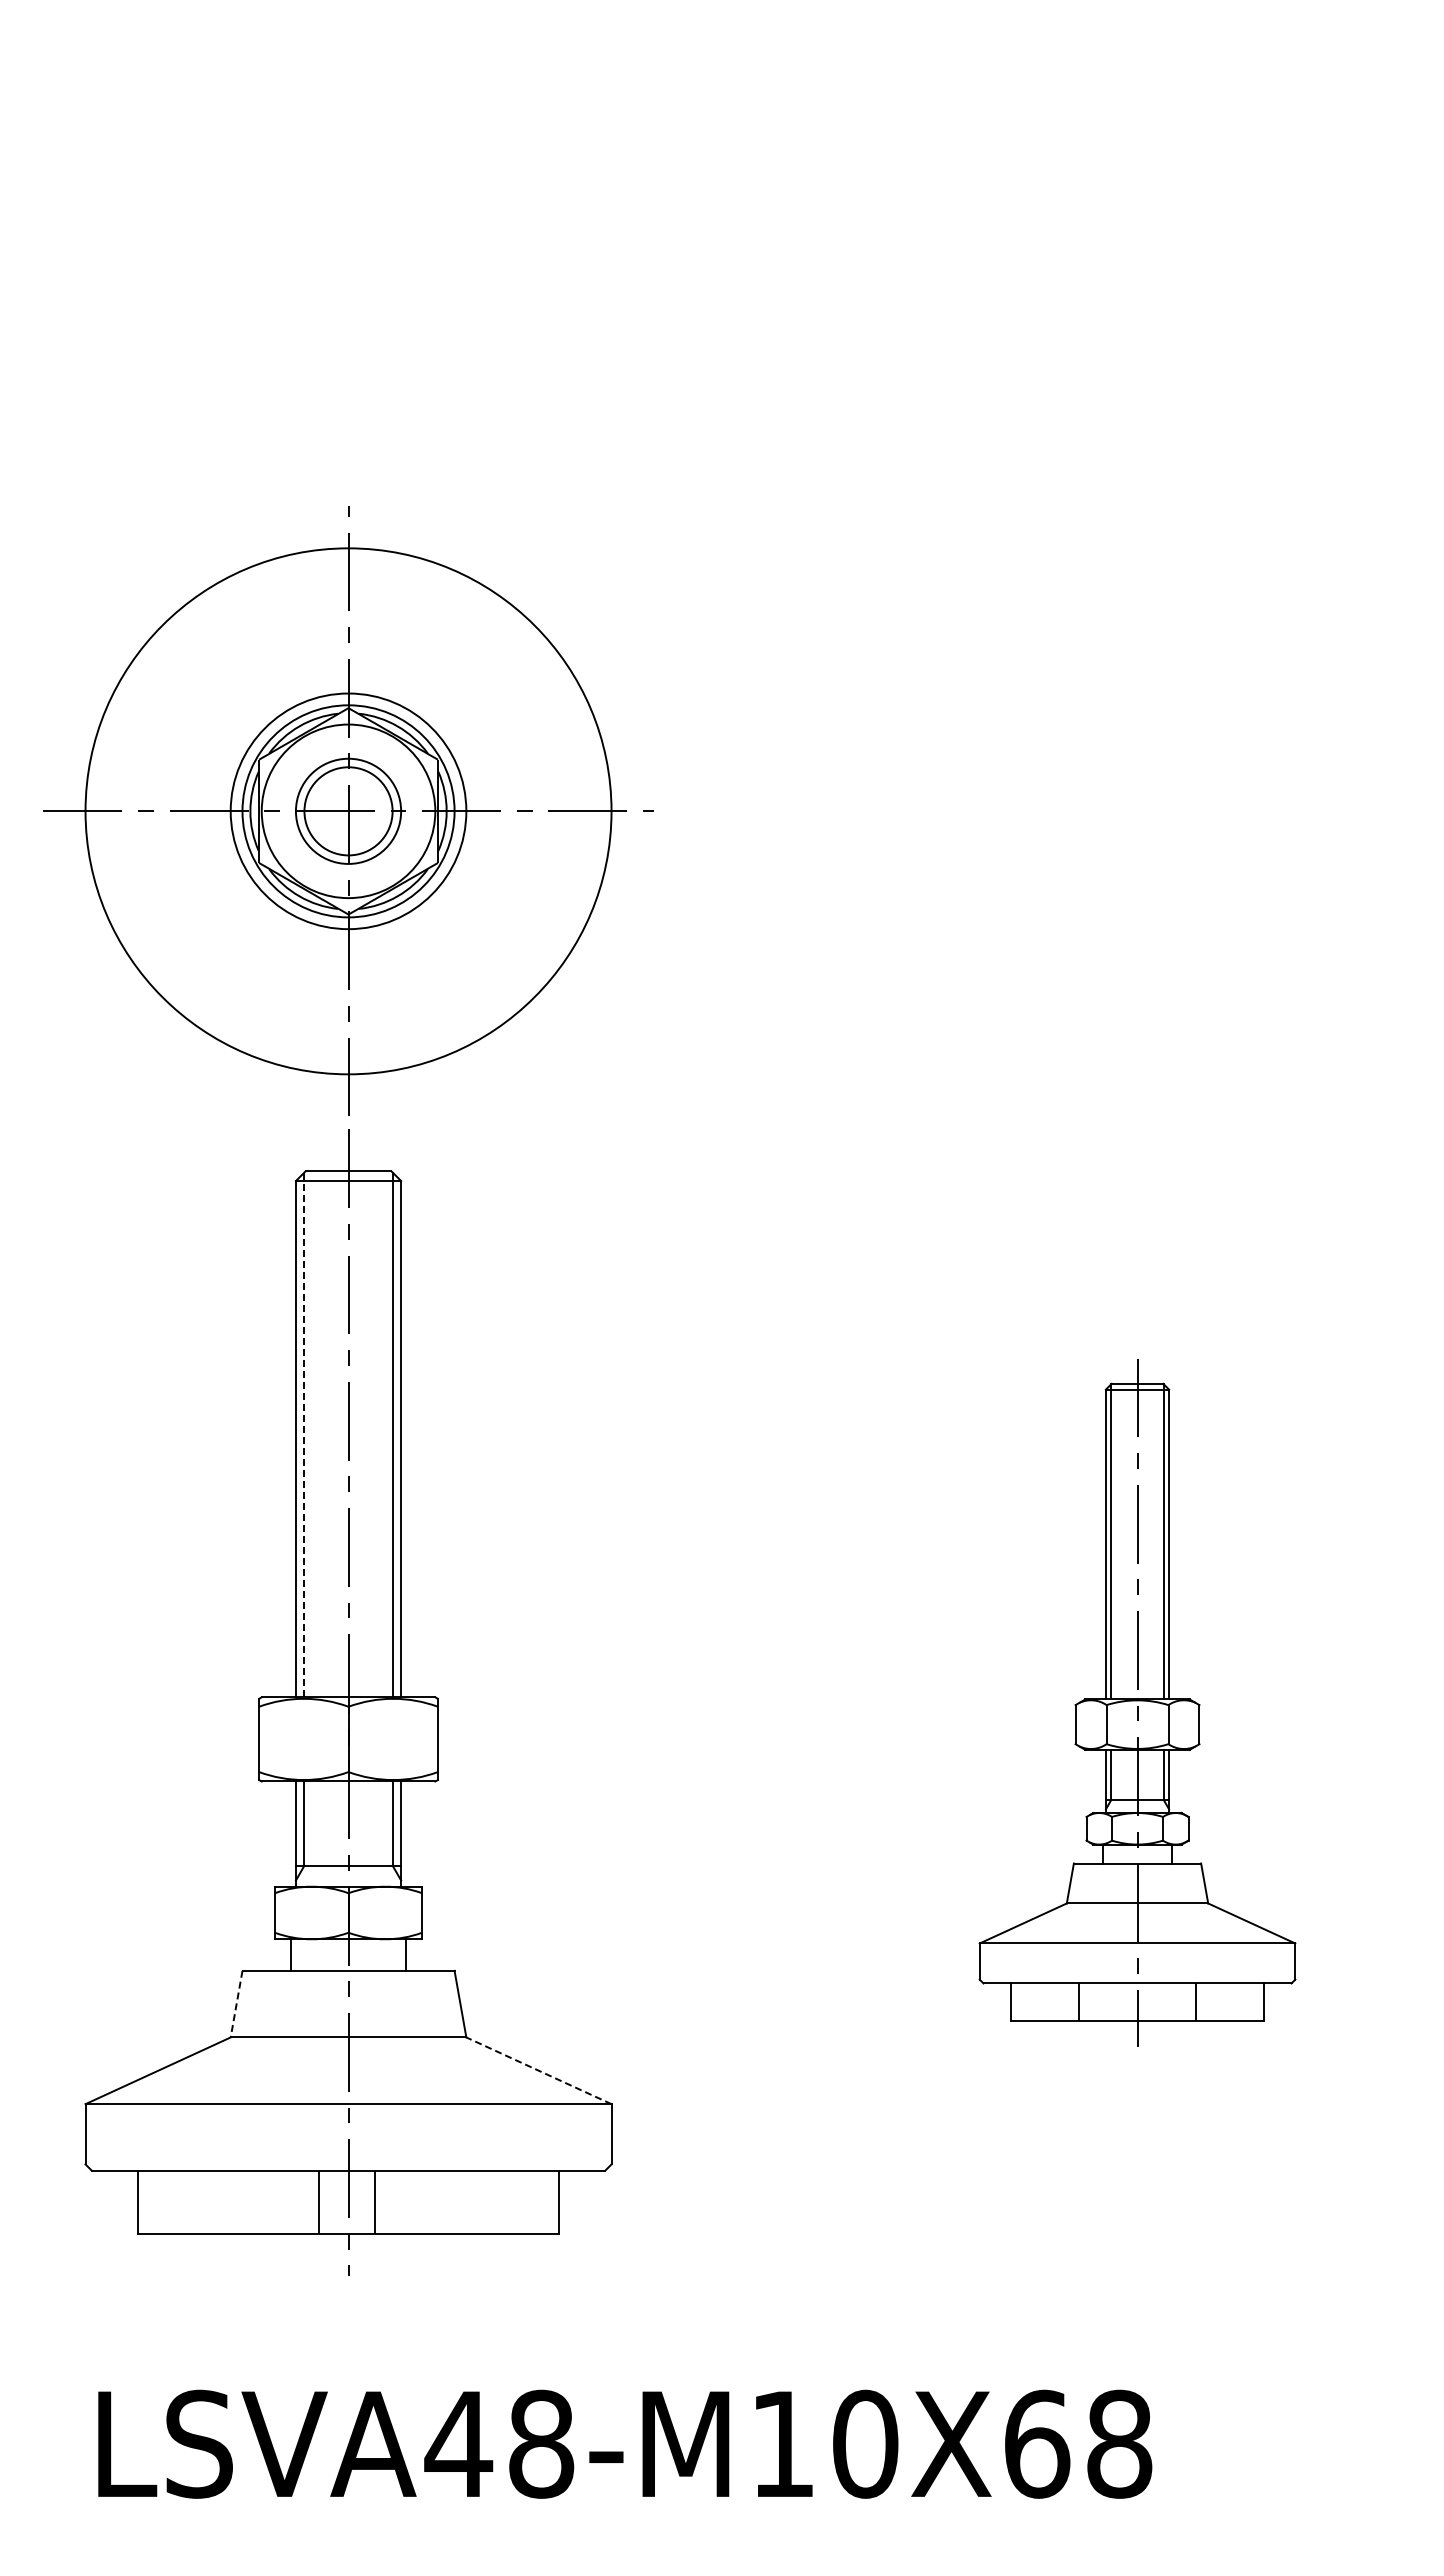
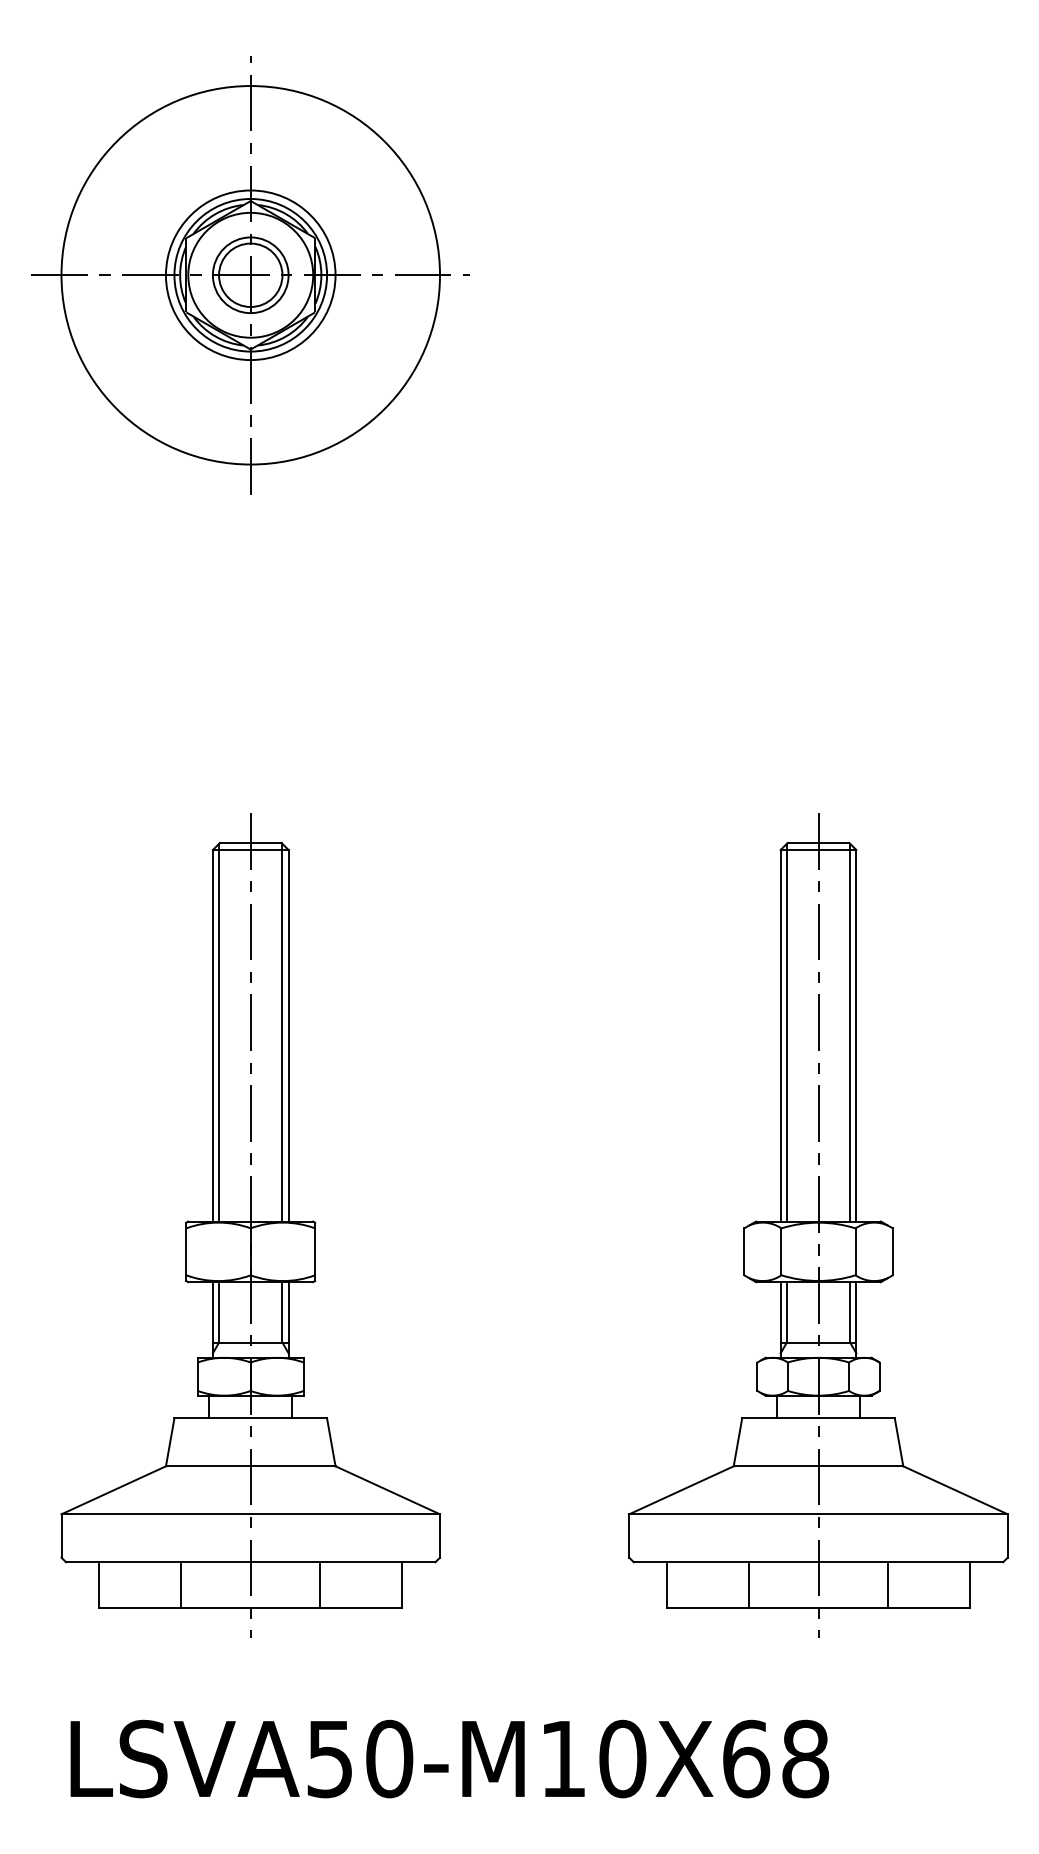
part: (348, 810) -> (250, 274), moved
line: (304, 1434) -> (219, 1032), dashed -> solid
part: (1137, 1702) -> (818, 1225), size x1.67
line: (236, 2004) -> (170, 1442), dashed -> solid
line: (538, 2070) -> (387, 1490), dashed -> solid
line: (318, 2201) -> (180, 1584), moved
line: (375, 2201) -> (320, 1584), moved
text: (499, 2444) -> (359, 1759), LSVA48-M10X68 -> LSVA50-M10X68

